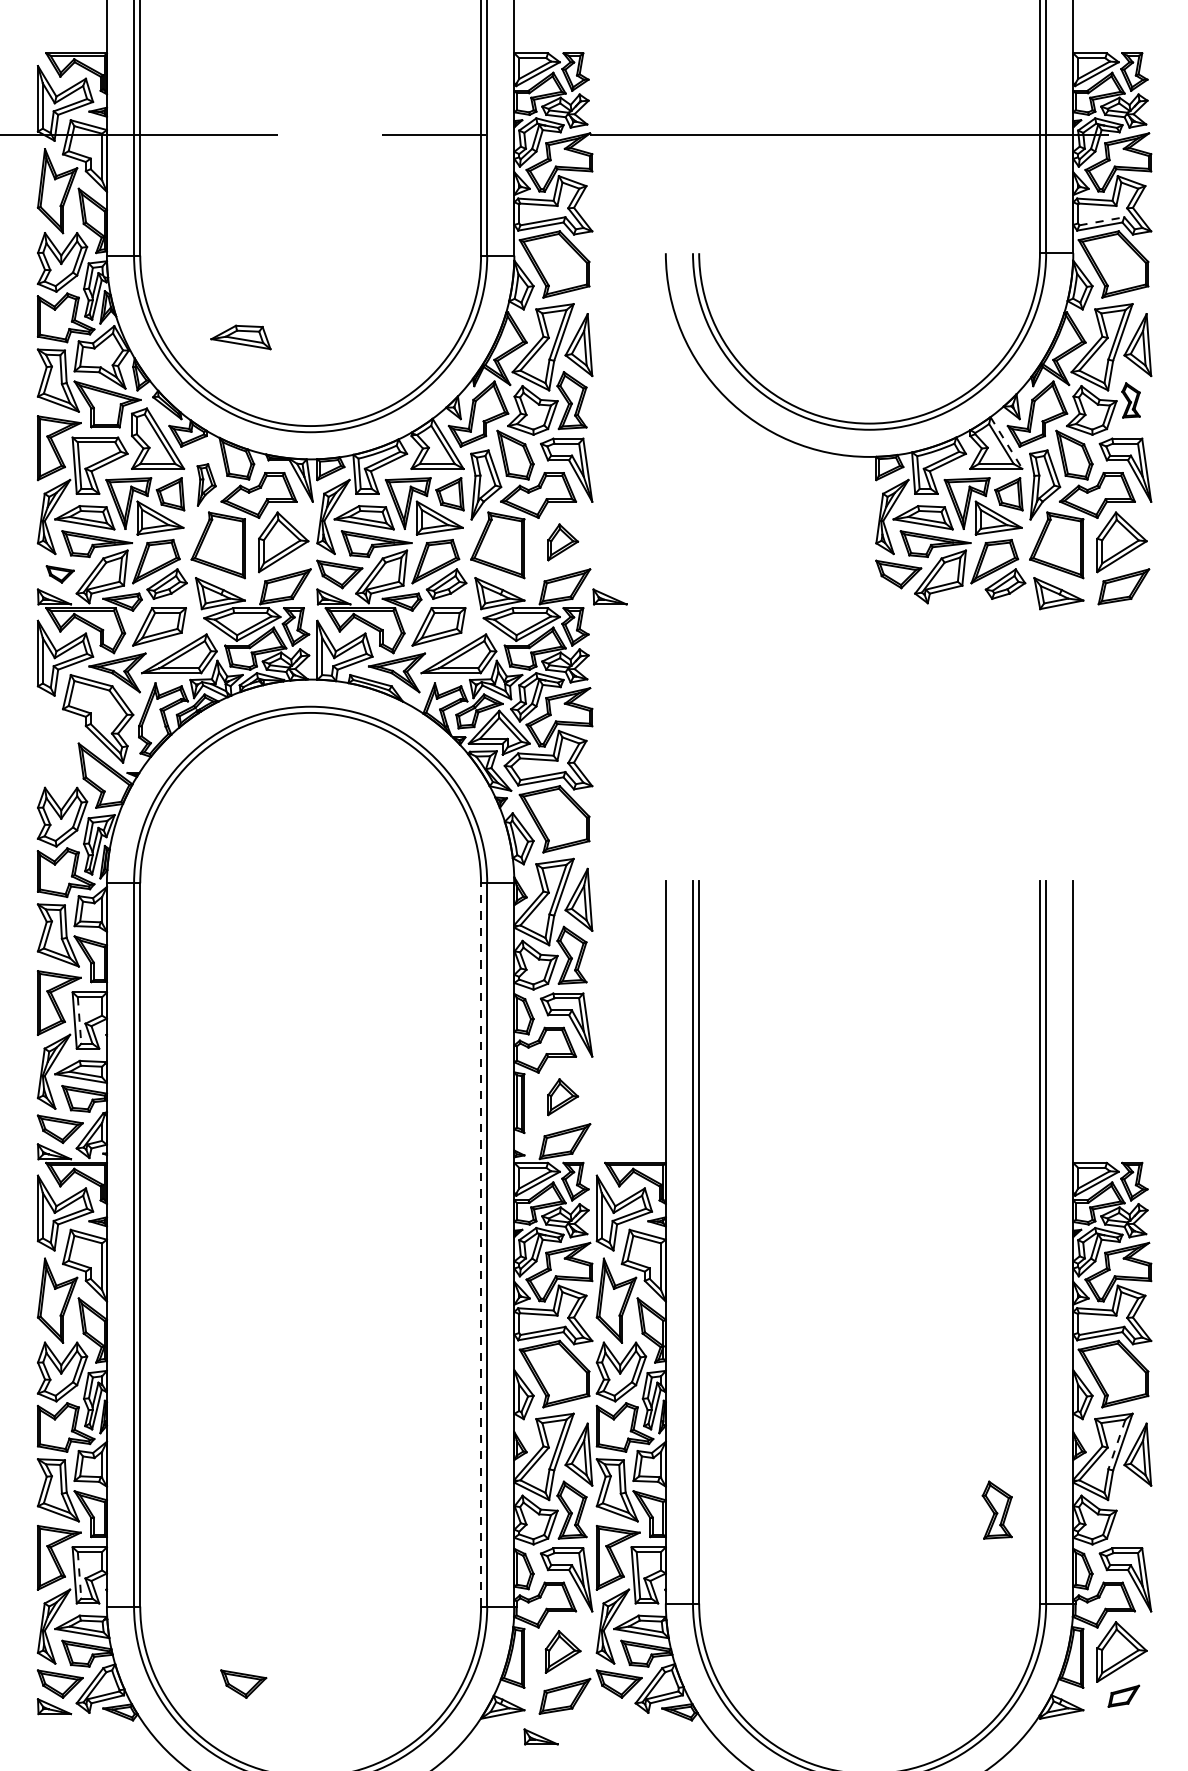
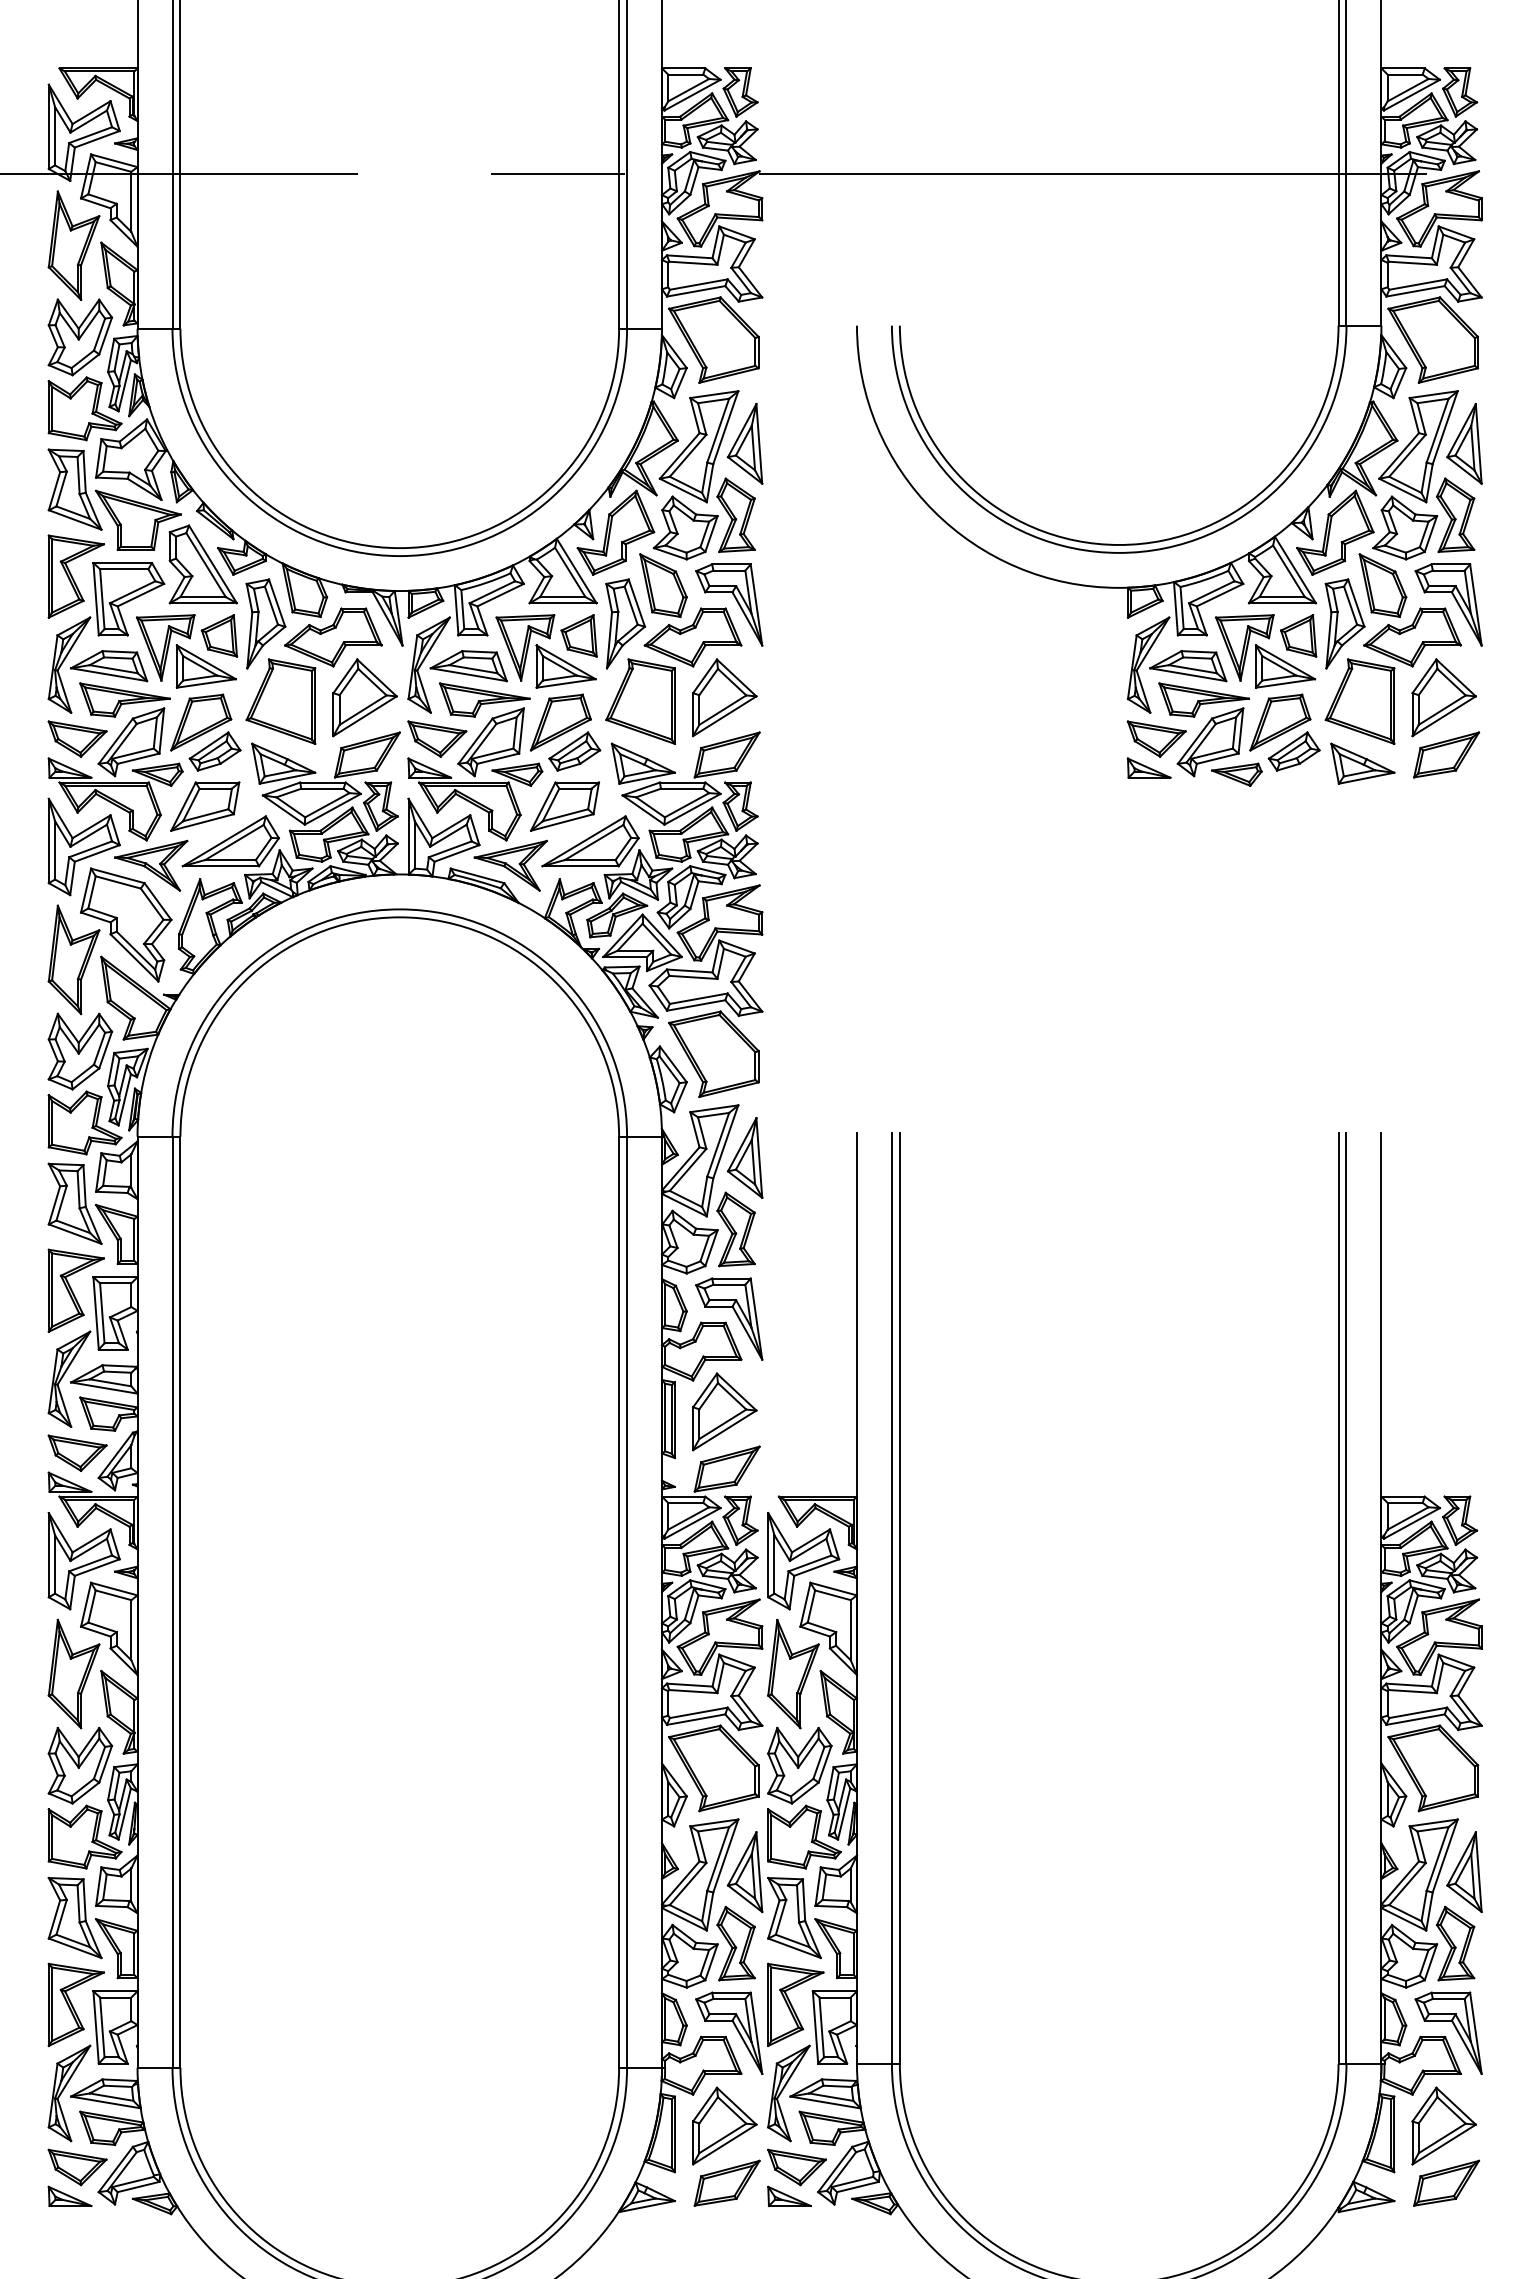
line: (1102, 221) -> (1418, 284), dashed -> solid
part: (241, 337) -> (310, 434), removed
part: (1130, 399) -> (1455, 514), size x1.67
line: (1006, 443) -> (1295, 570), dashed -> solid
part: (206, 484) -> (265, 623), size x1.67
part: (562, 542) -> (724, 697), size x1.67
part: (60, 573) -> (77, 738), size x1.67
part: (609, 596) -> (1148, 767), moved
part: (960, 601) -> (1236, 774), added
part: (57, 745) -> (73, 959), added
line: (79, 1020) -> (102, 1313), dashed -> solid
part: (562, 1096) -> (724, 1411), size x1.67
line: (481, 1244) -> (619, 1601), dashed -> solid
line: (1116, 1444) -> (1437, 1859), dashed -> solid
part: (997, 1510) -> (1455, 1943), moved
line: (79, 1575) -> (102, 2027), dashed -> solid
part: (562, 1651) -> (724, 2125), size x1.43
part: (243, 1684) -> (313, 2167), removed
part: (1123, 1695) -> (1446, 2182), size x1.67
part: (541, 1736) -> (789, 2196), moved

